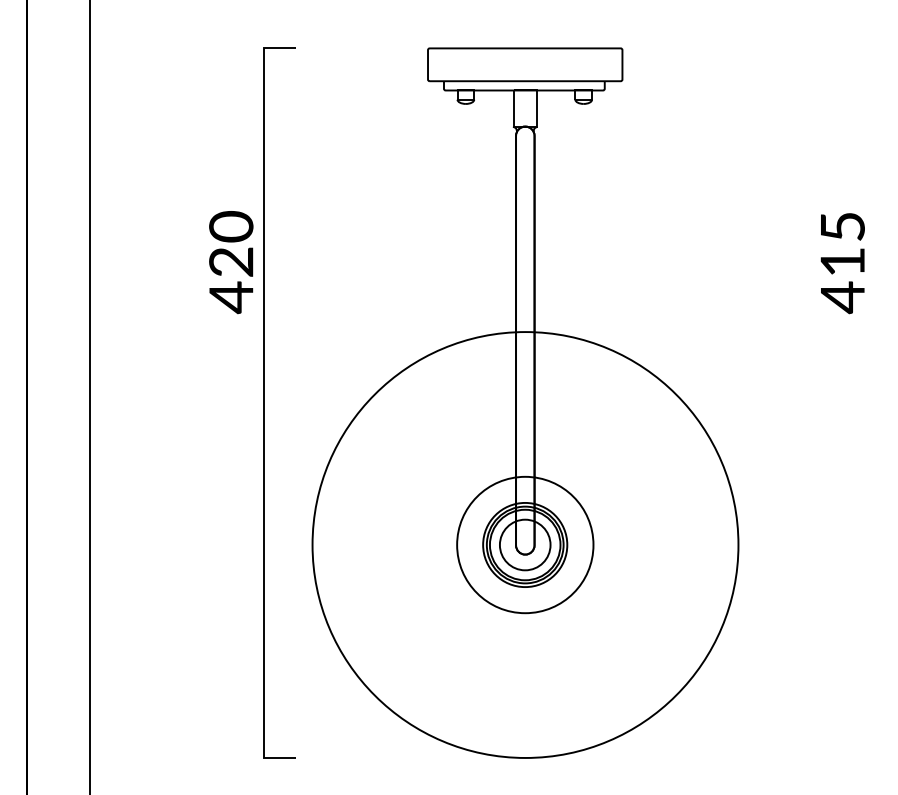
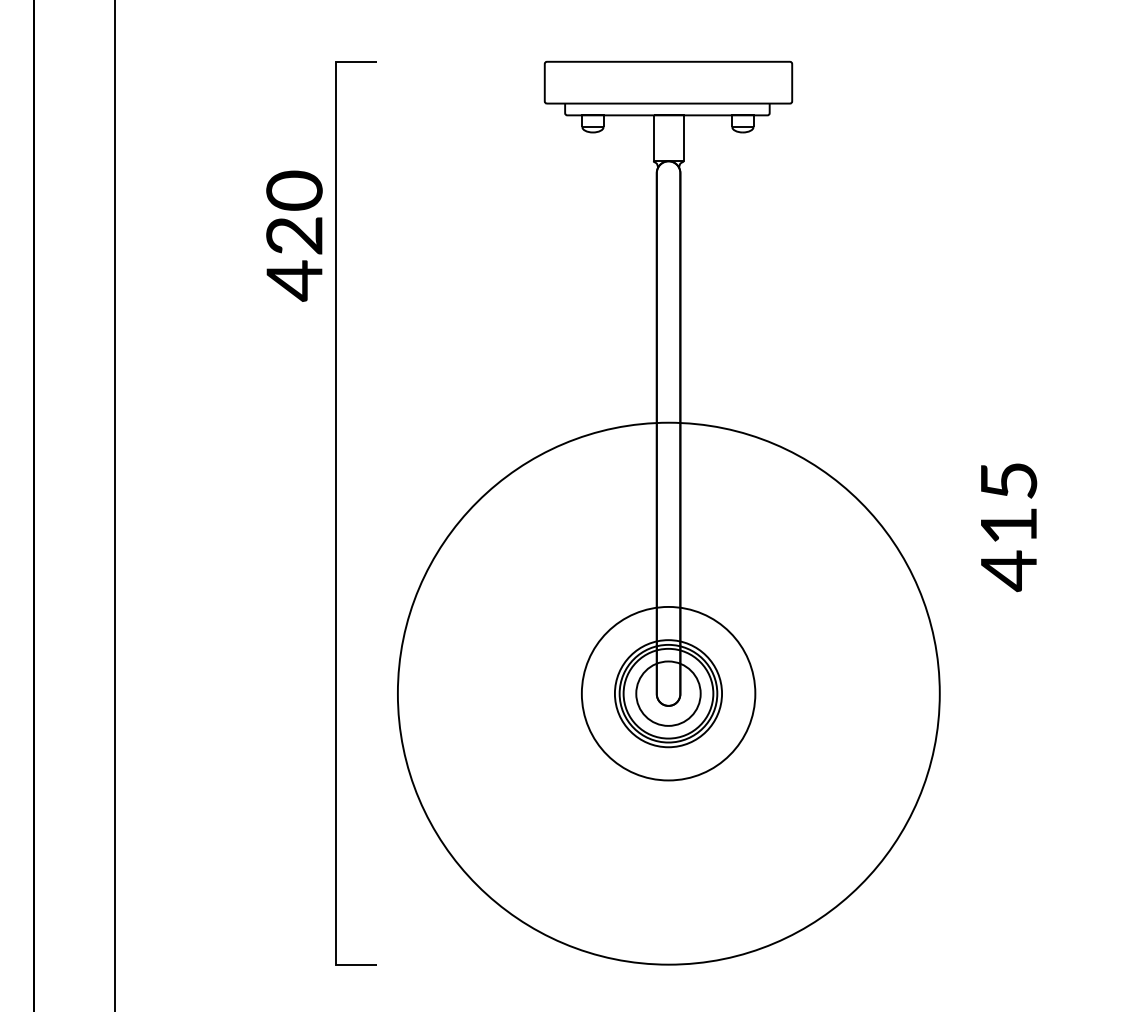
text: (231, 262) -> (294, 236), moved
text: (842, 263) -> (1008, 527), moved

